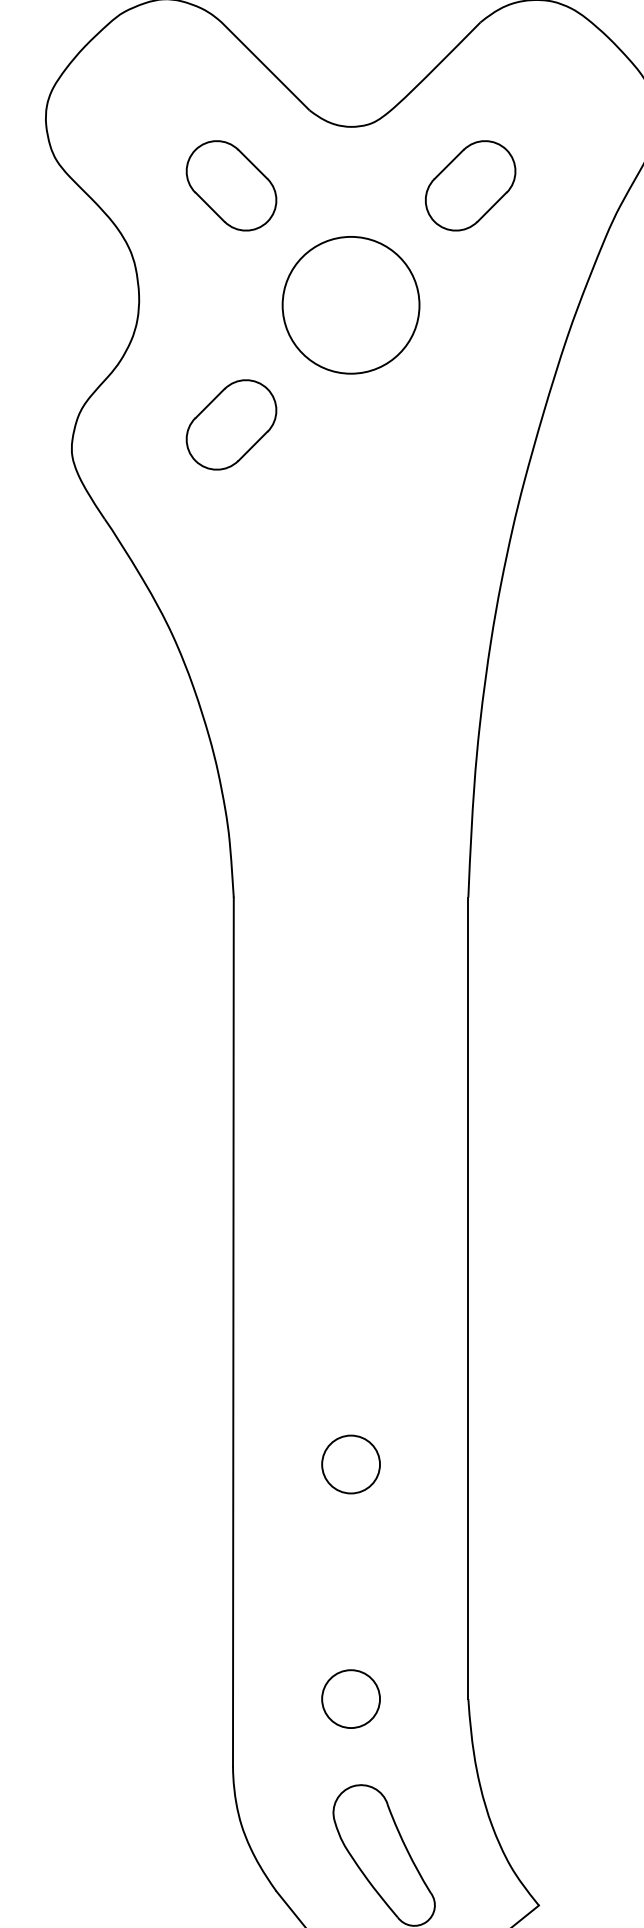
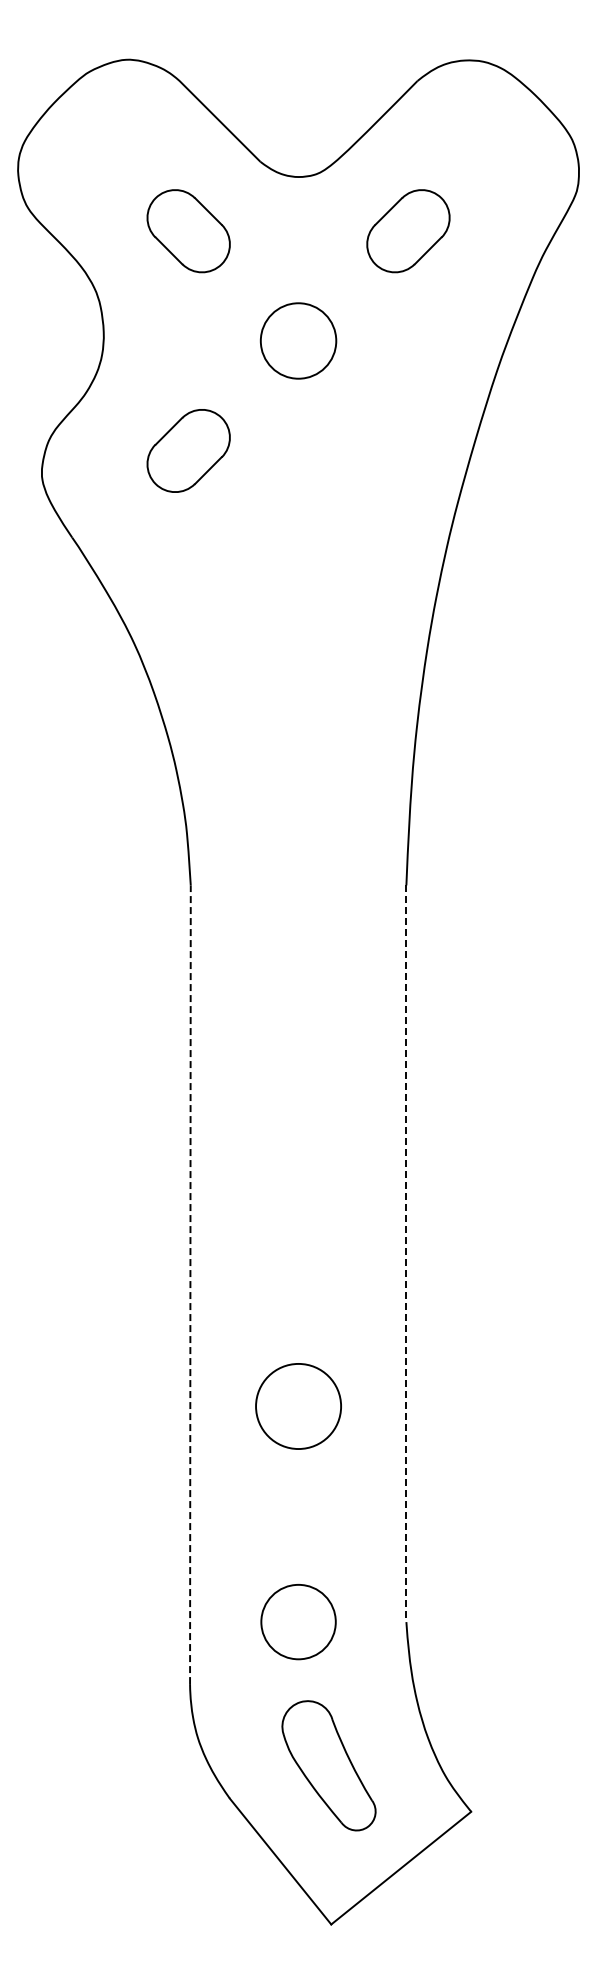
circle: (350, 304) -> (298, 340), size x0.6
line: (468, 1299) -> (406, 1254), solid -> dashed
line: (233, 1331) -> (190, 1284), solid -> dashed
circle: (350, 1464) -> (298, 1406), size x1.6
circle: (350, 1698) -> (298, 1621), size x1.4

